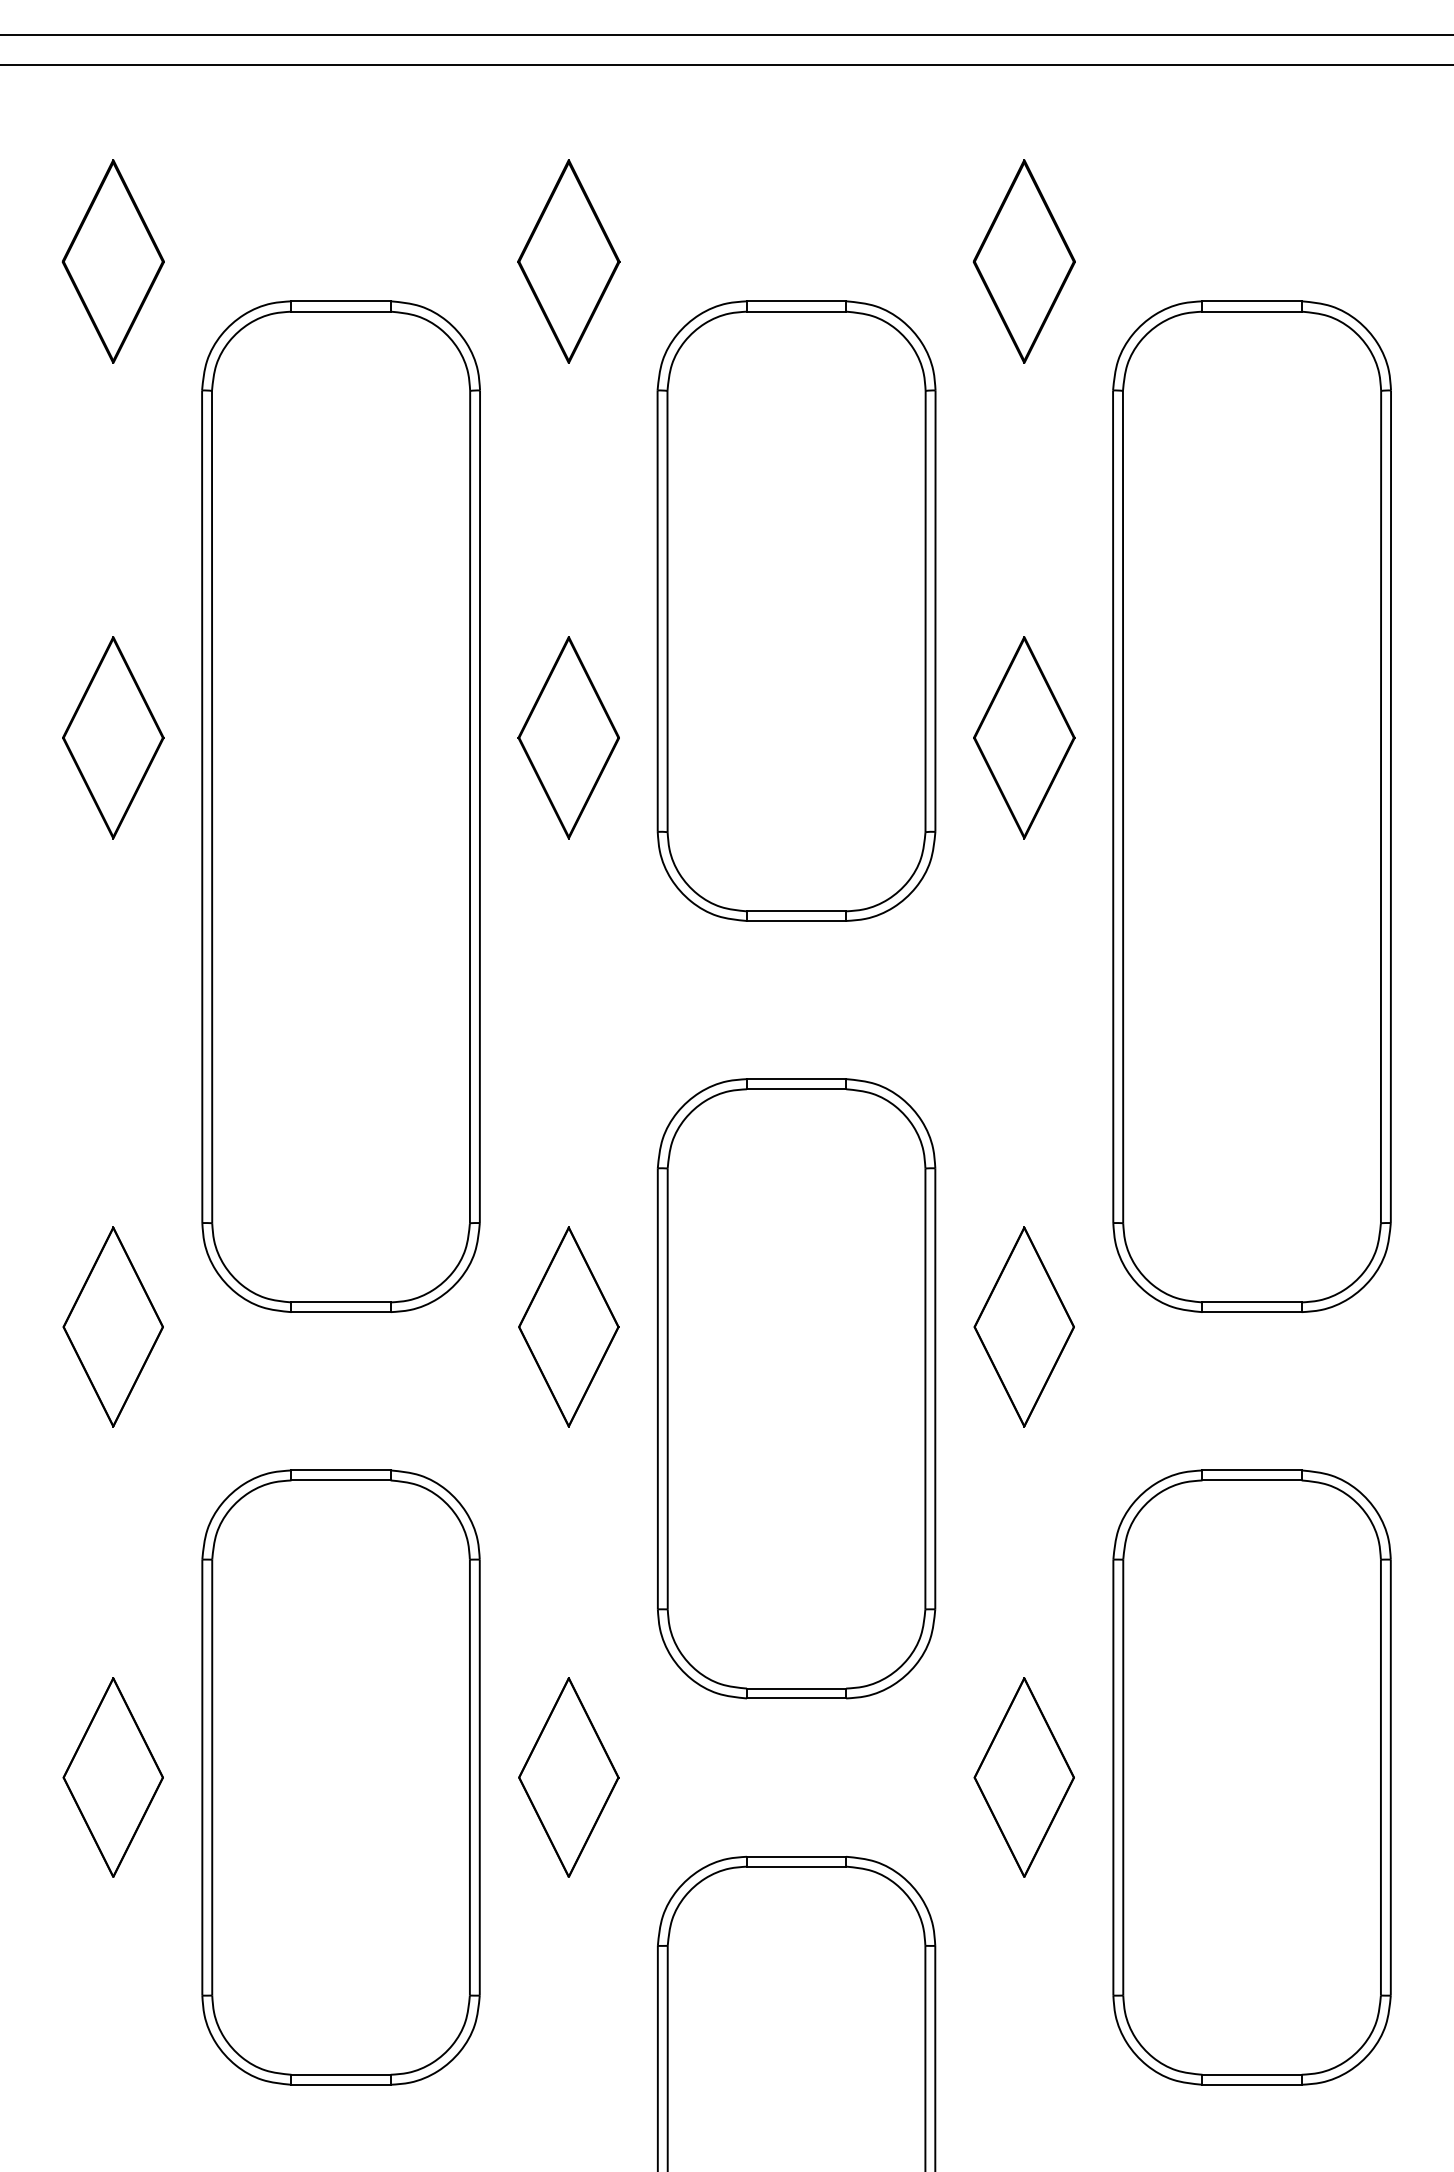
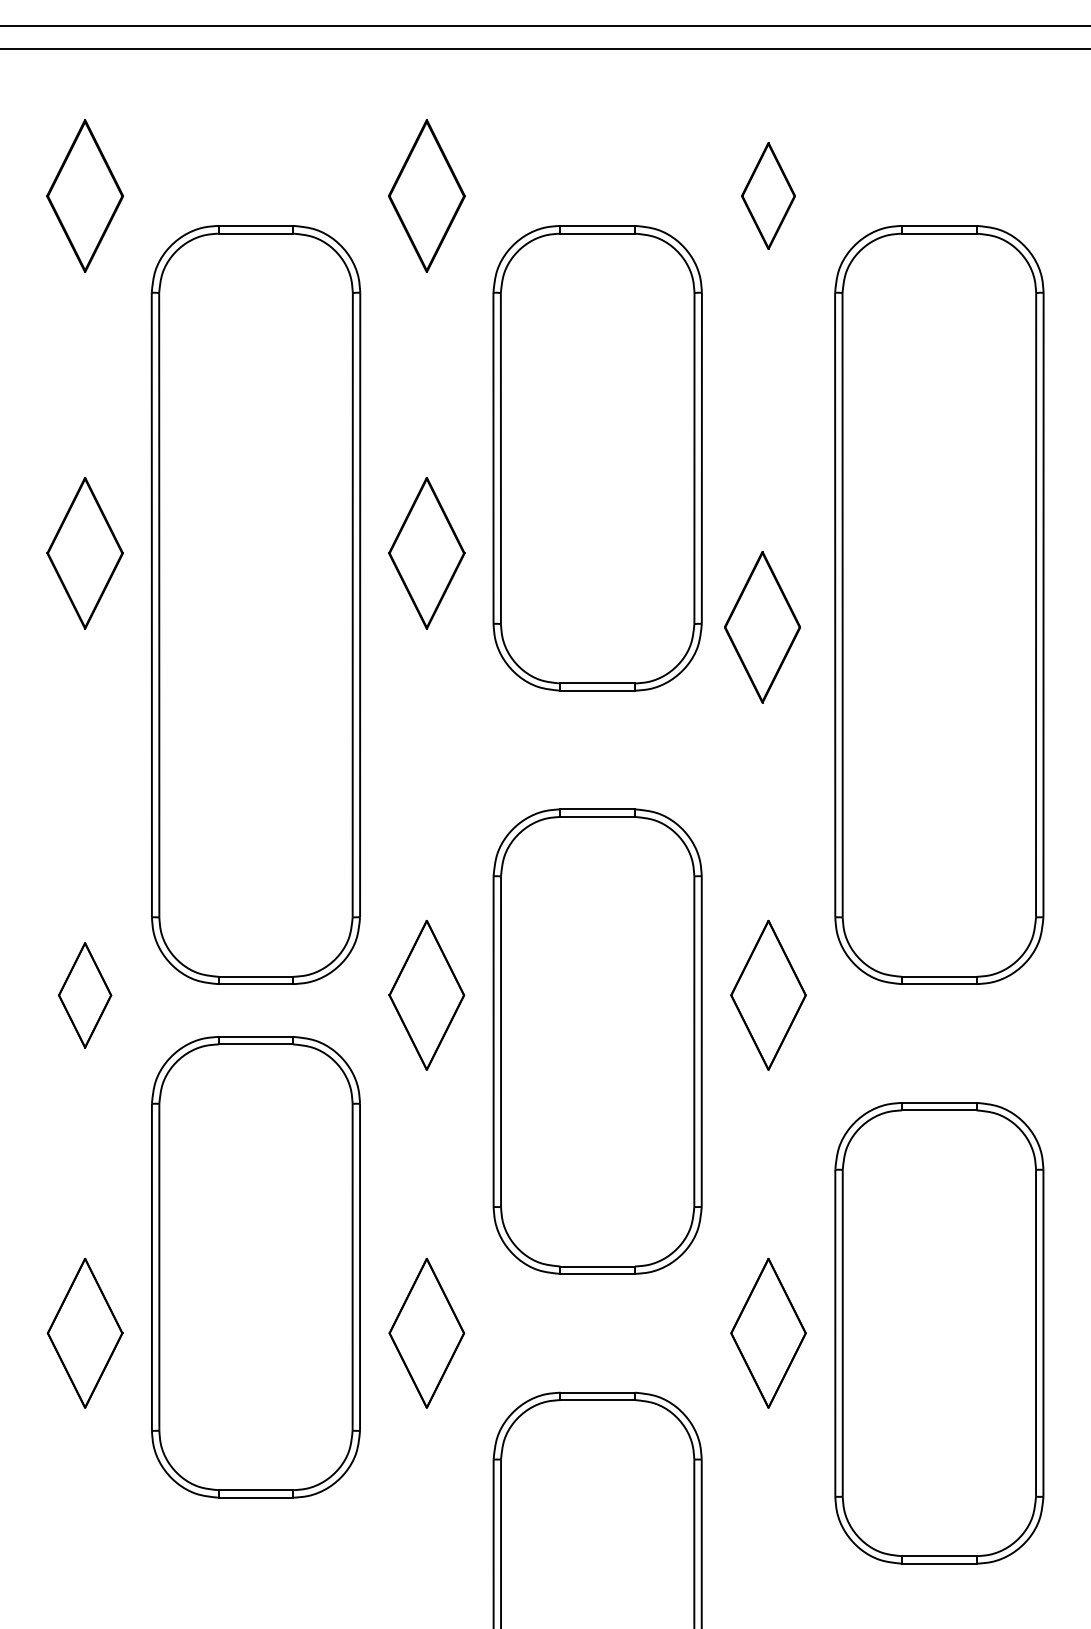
part: (1024, 260) -> (768, 195), size x0.7
part: (1024, 738) -> (762, 627), moved
part: (112, 1327) -> (84, 995), size x0.7
part: (340, 1777) -> (255, 1267), moved

